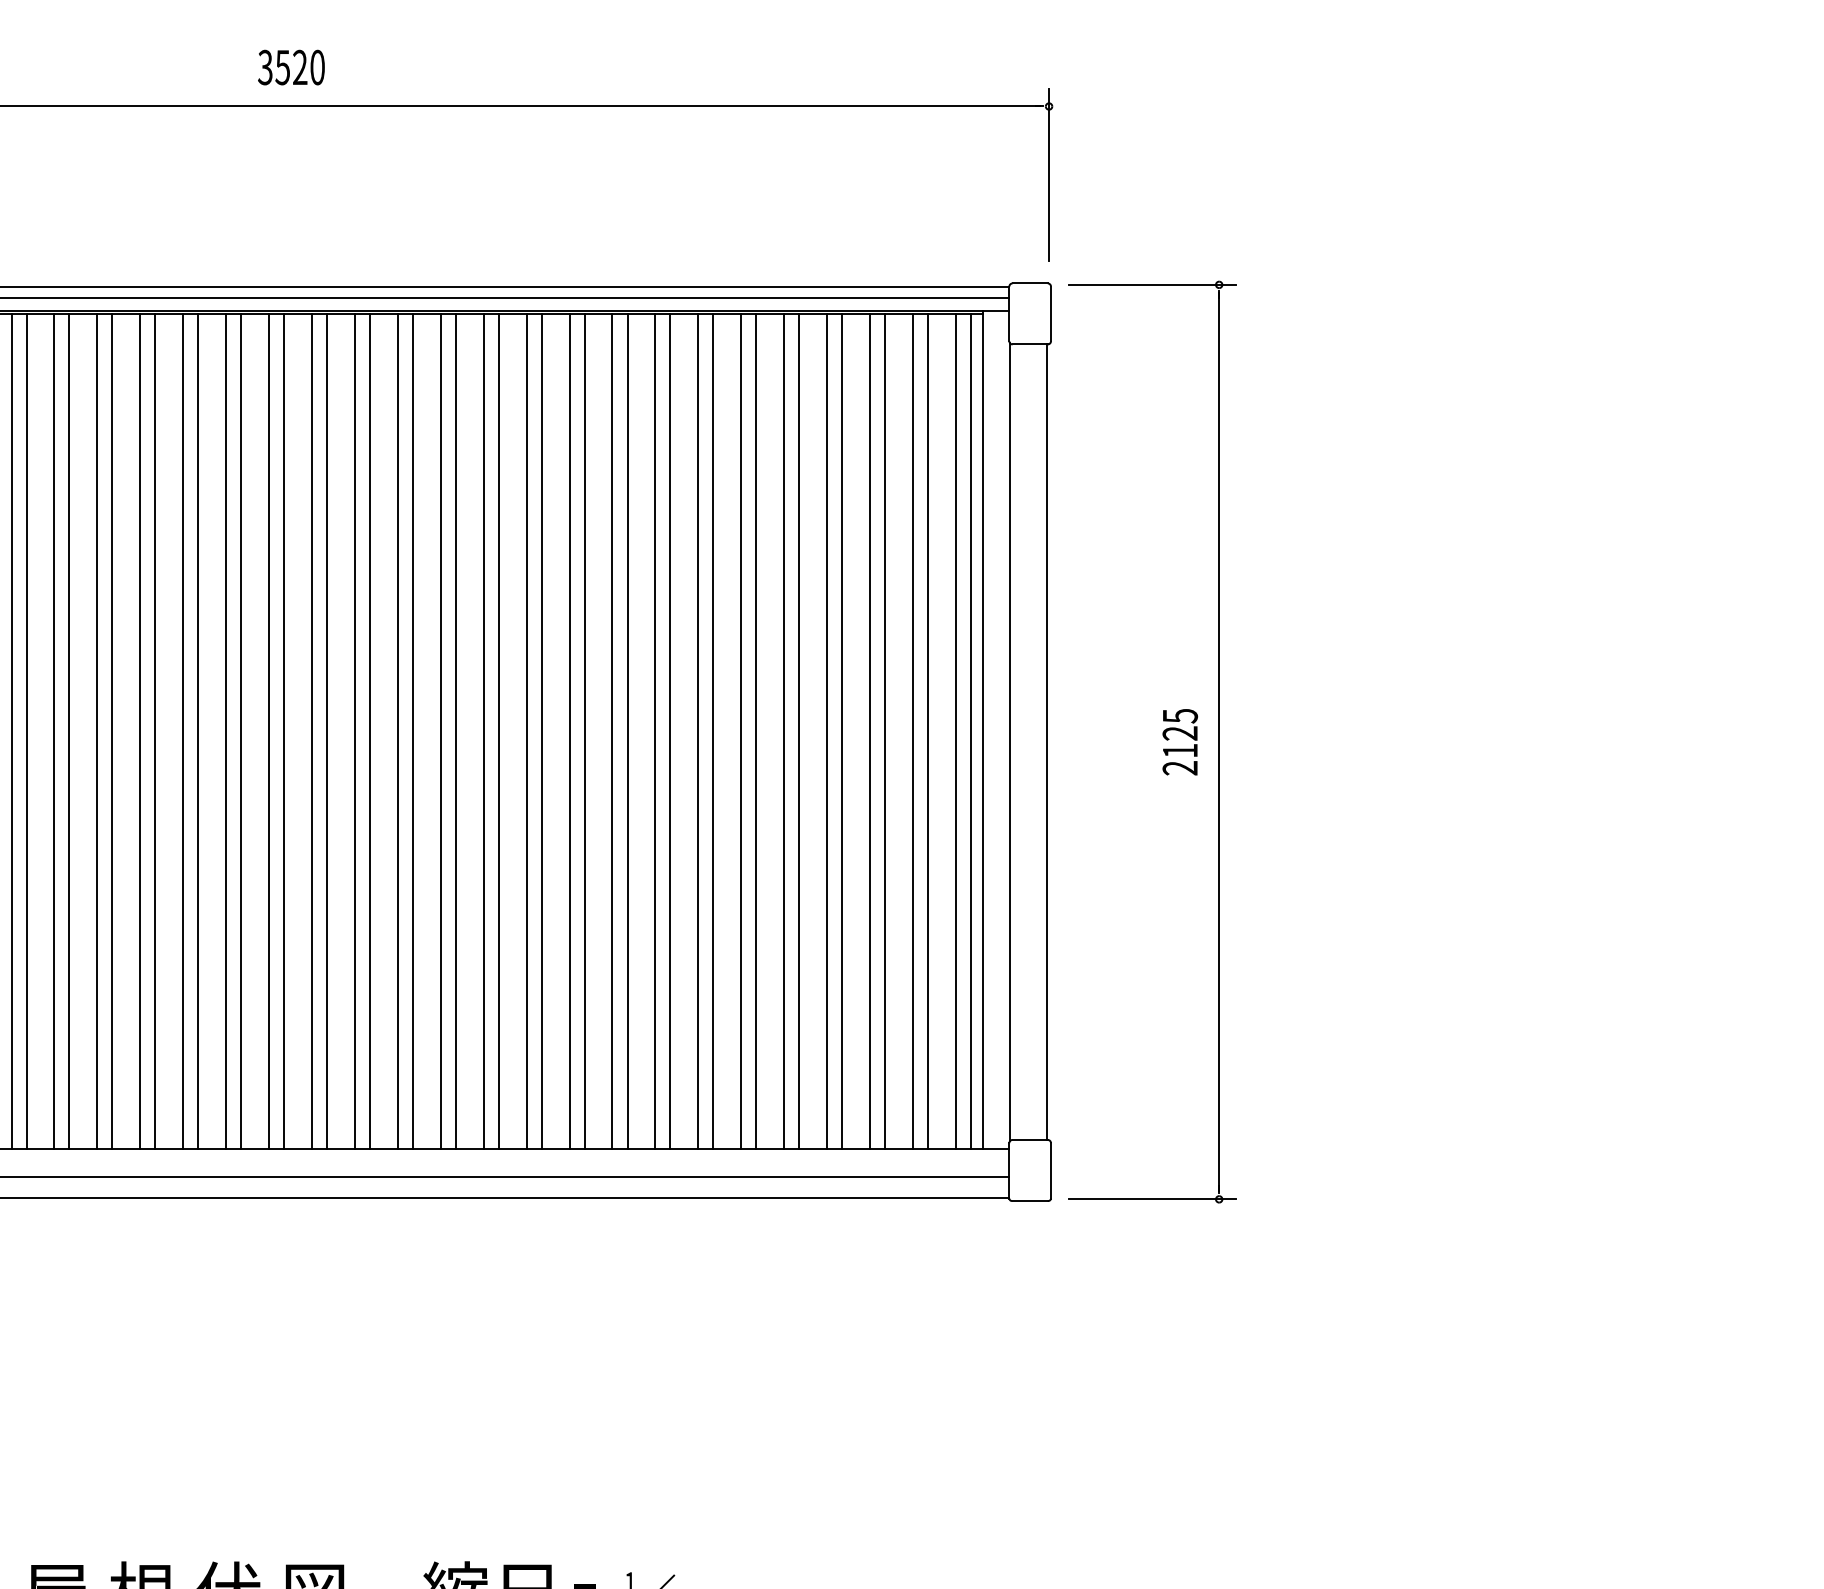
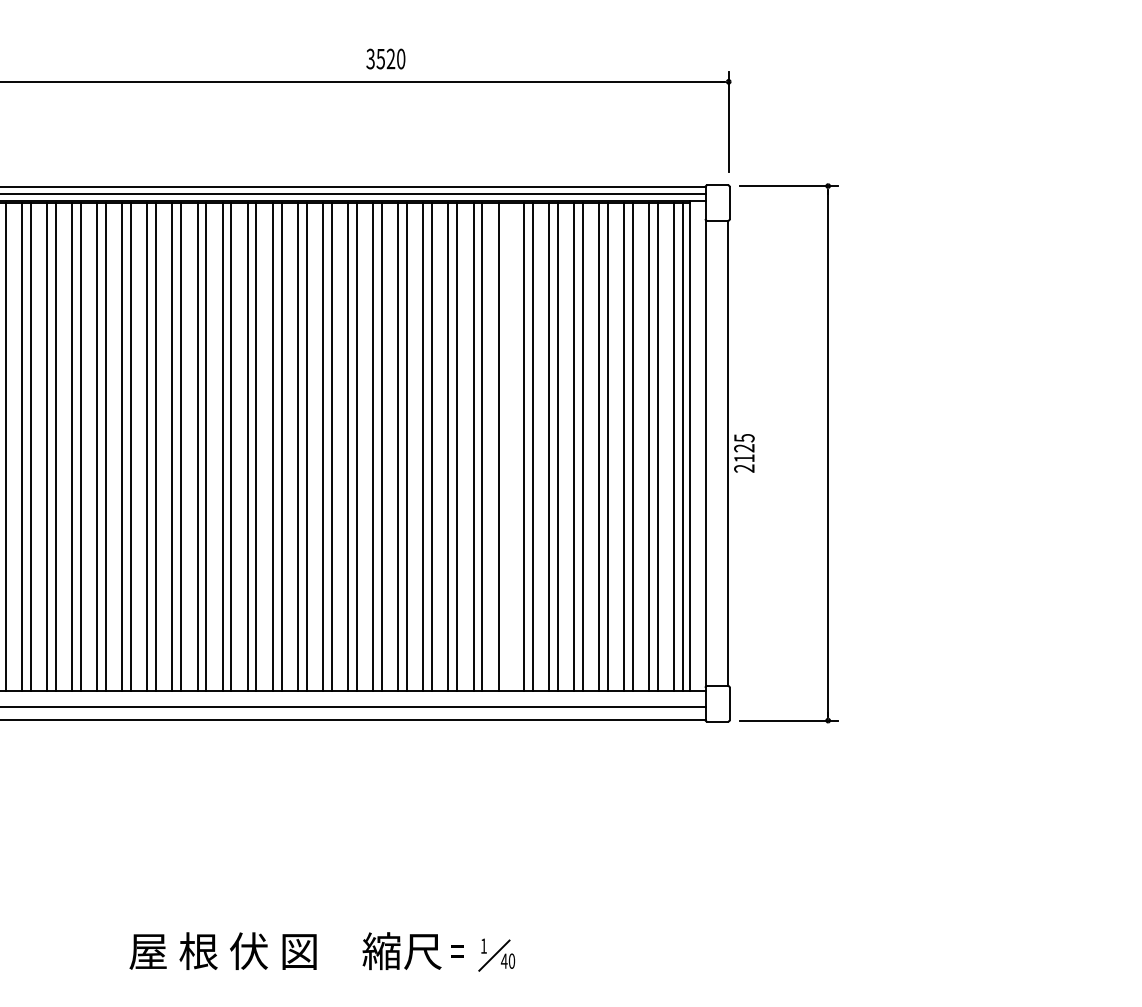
text: (290, 66) -> (385, 58), moved
line: (670, 730) -> (507, 446), removed
text: (1180, 742) -> (744, 453), moved

